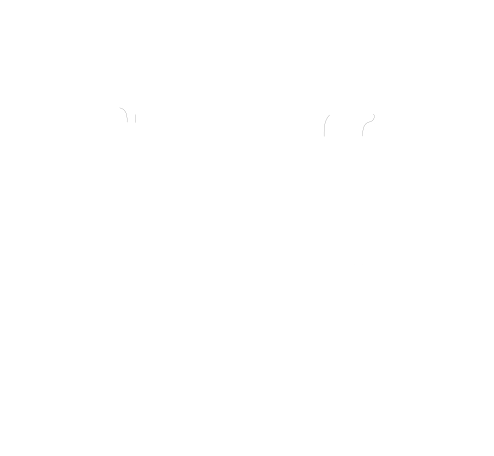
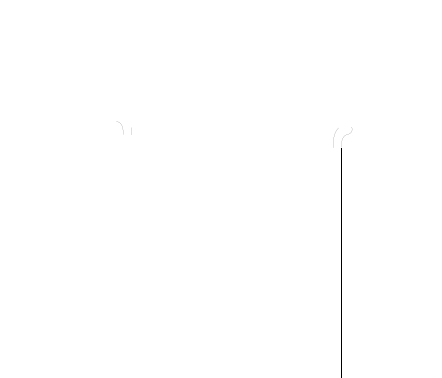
part: (326, 123) -> (335, 135), moved

